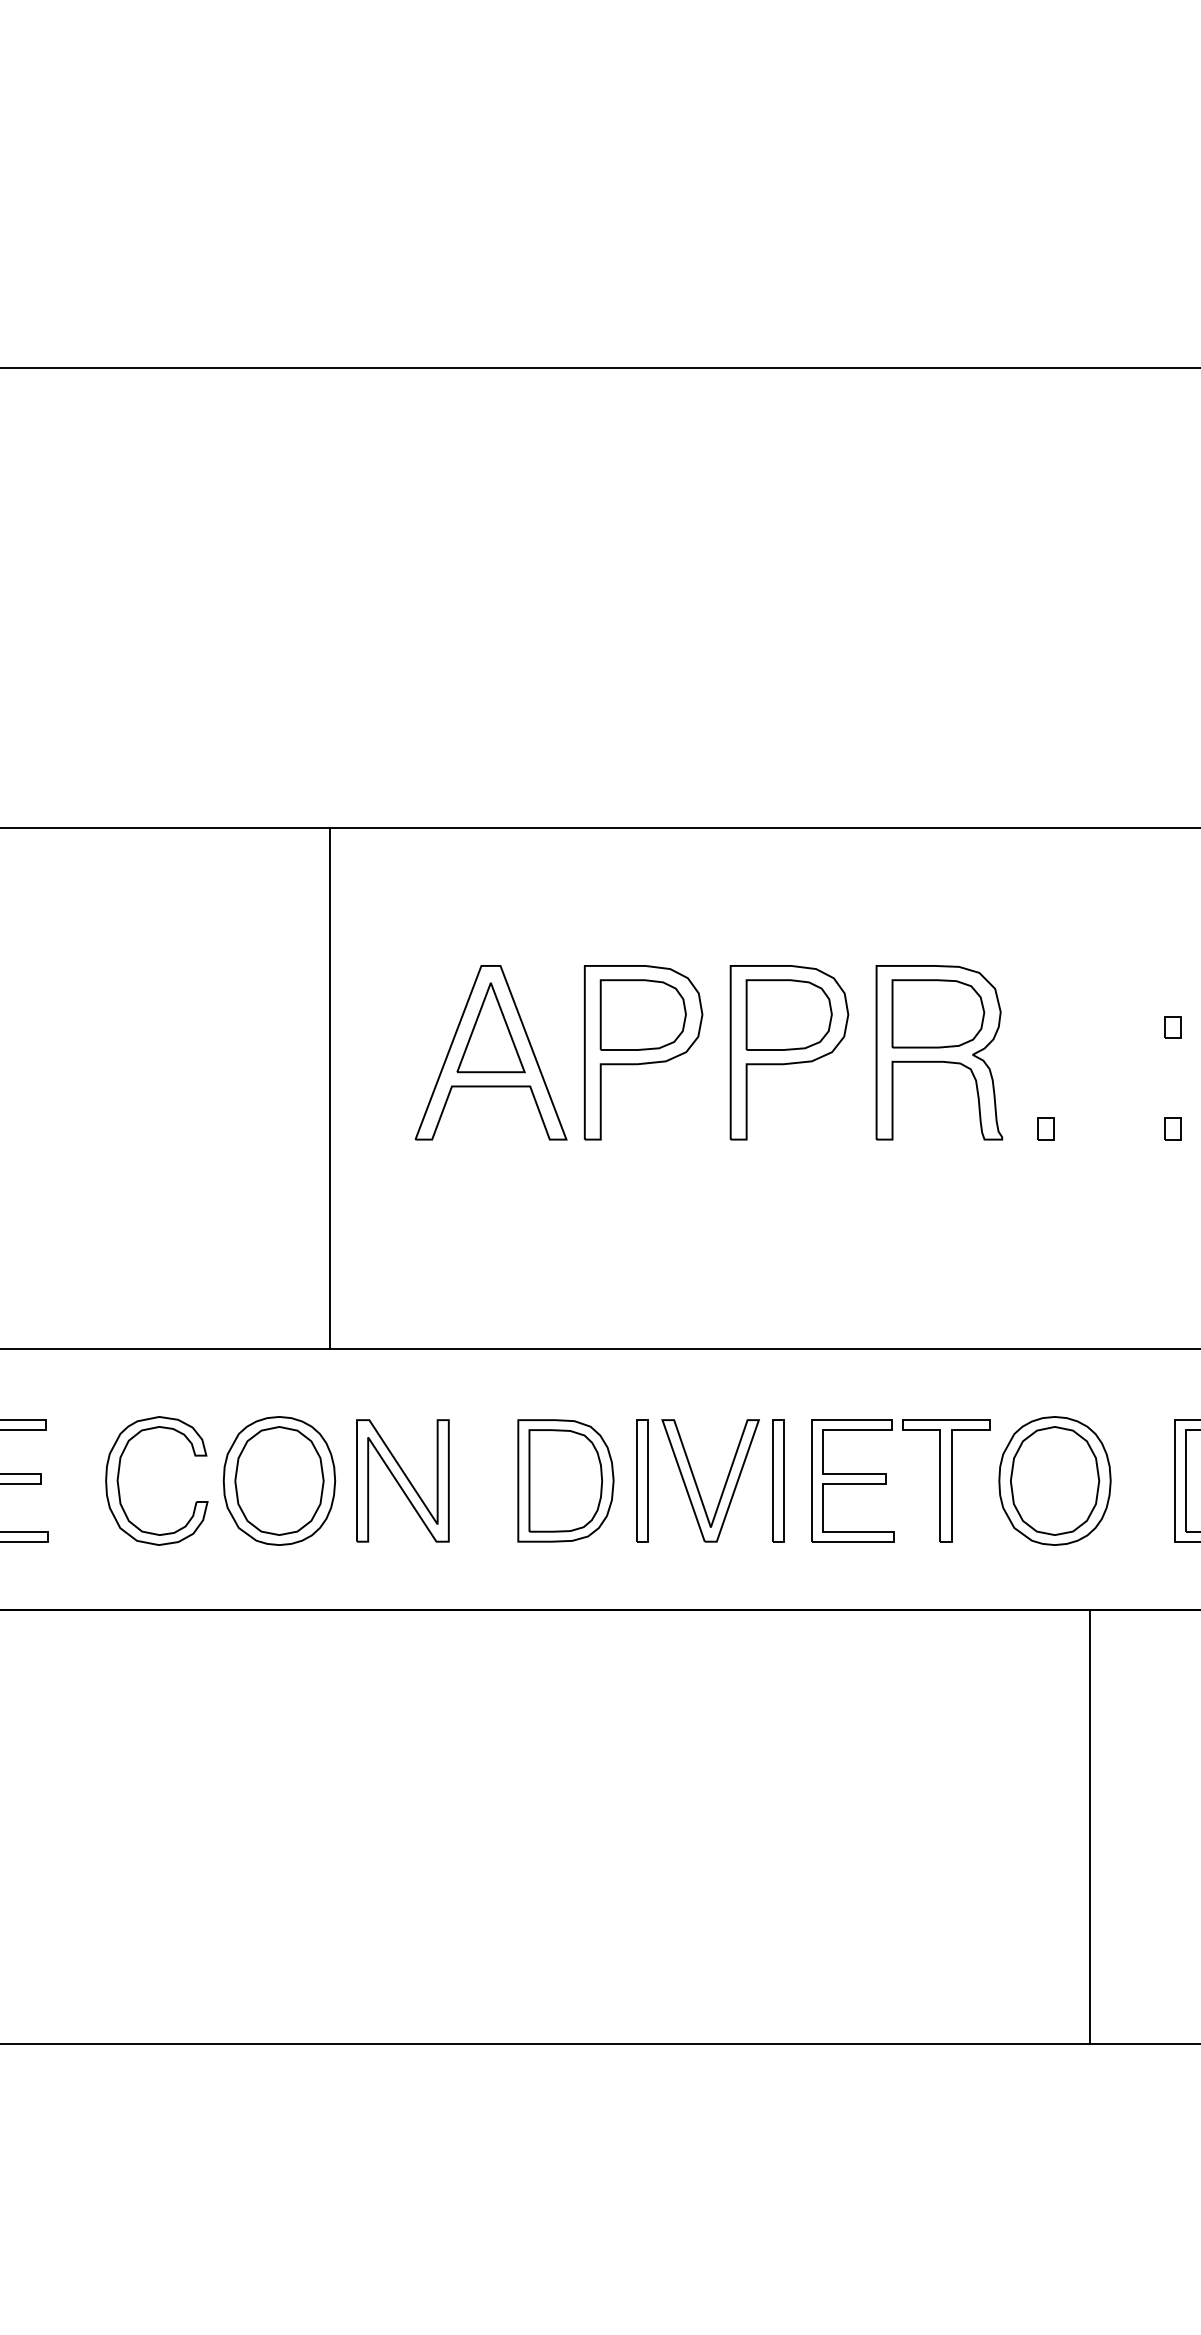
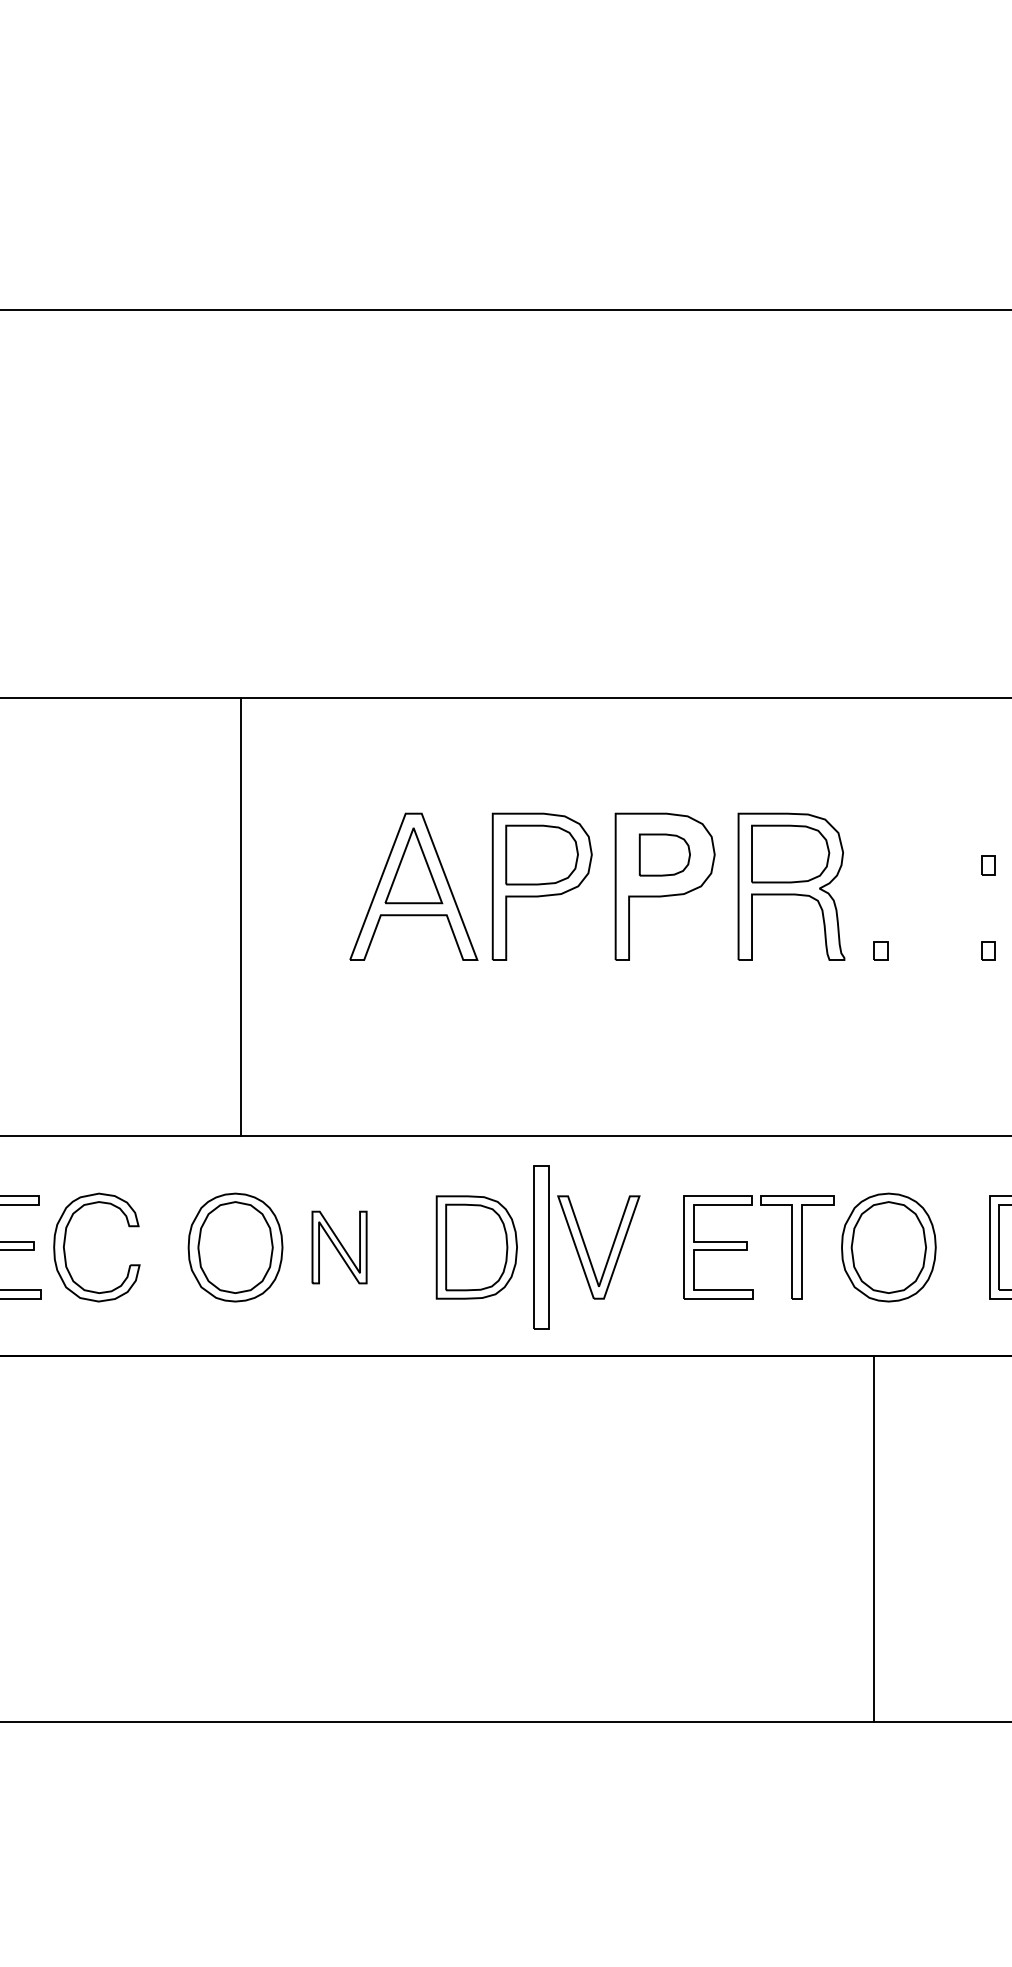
part: (788, 1014) -> (664, 854), size x0.7
line: (329, 1088) -> (240, 916), moved
part: (119, 1475) -> (65, 1242), moved
part: (402, 1480) -> (339, 1247), size x0.7
part: (642, 1480) -> (541, 1247), size x1.6
part: (778, 1480) -> (655, 1247), removed
line: (1089, 1826) -> (874, 1538), moved

